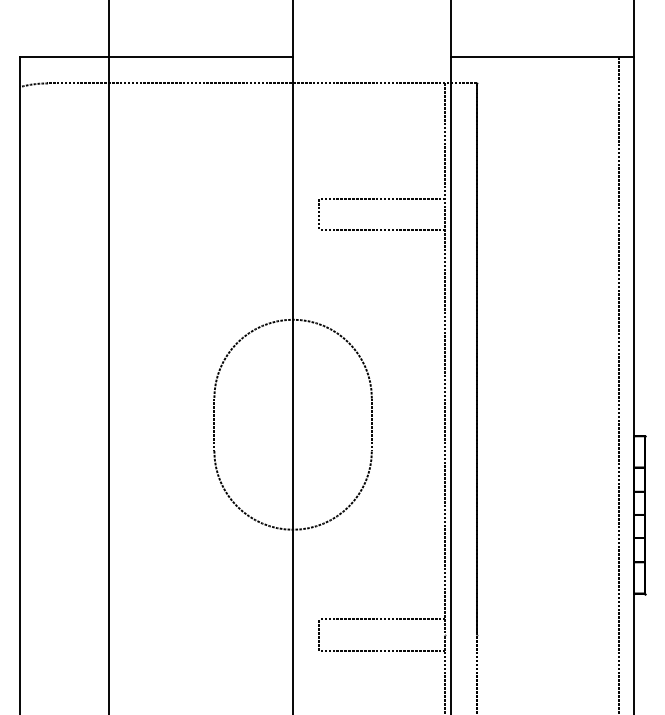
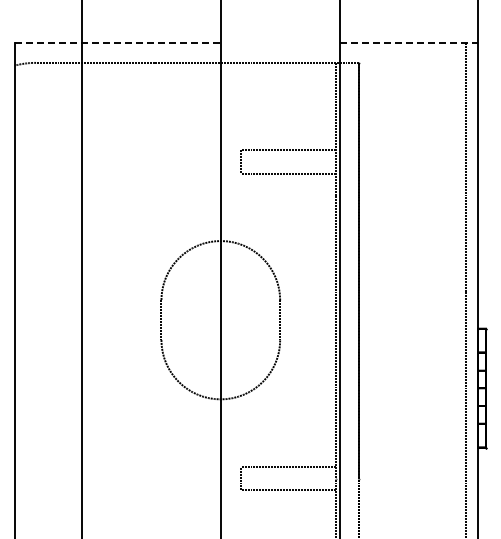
line: (156, 57) -> (117, 43), solid -> dashed
line: (543, 57) -> (409, 43), solid -> dashed

